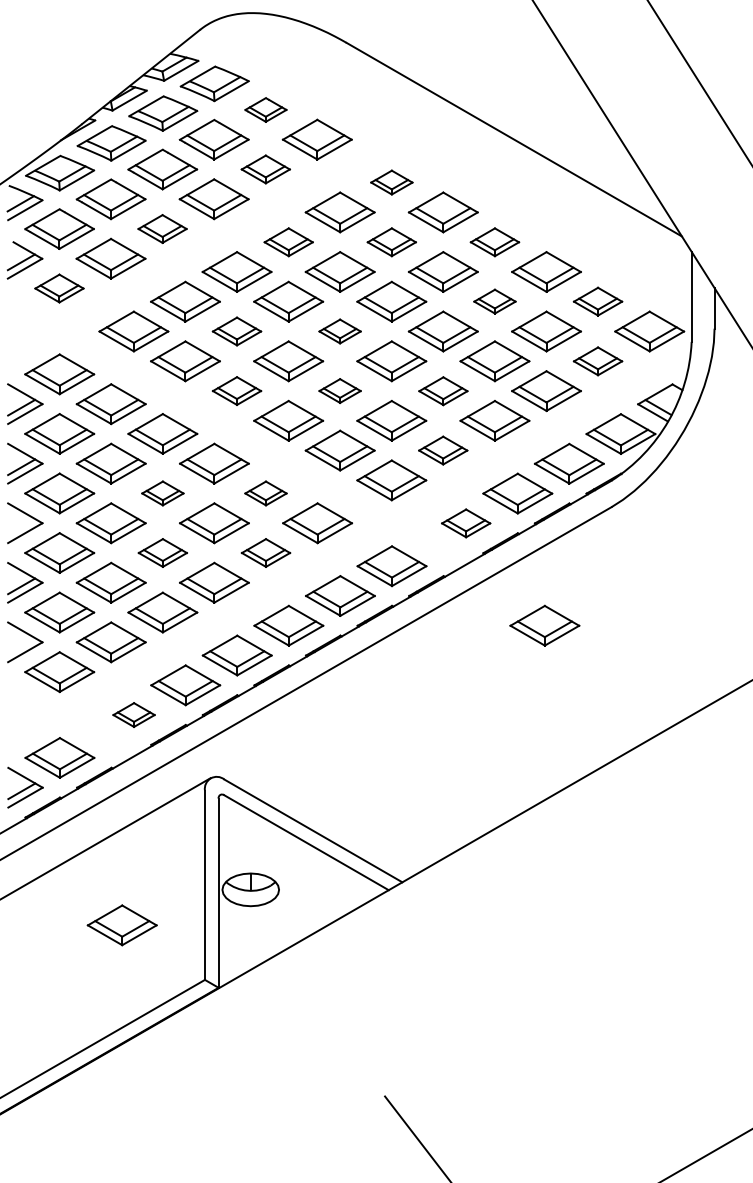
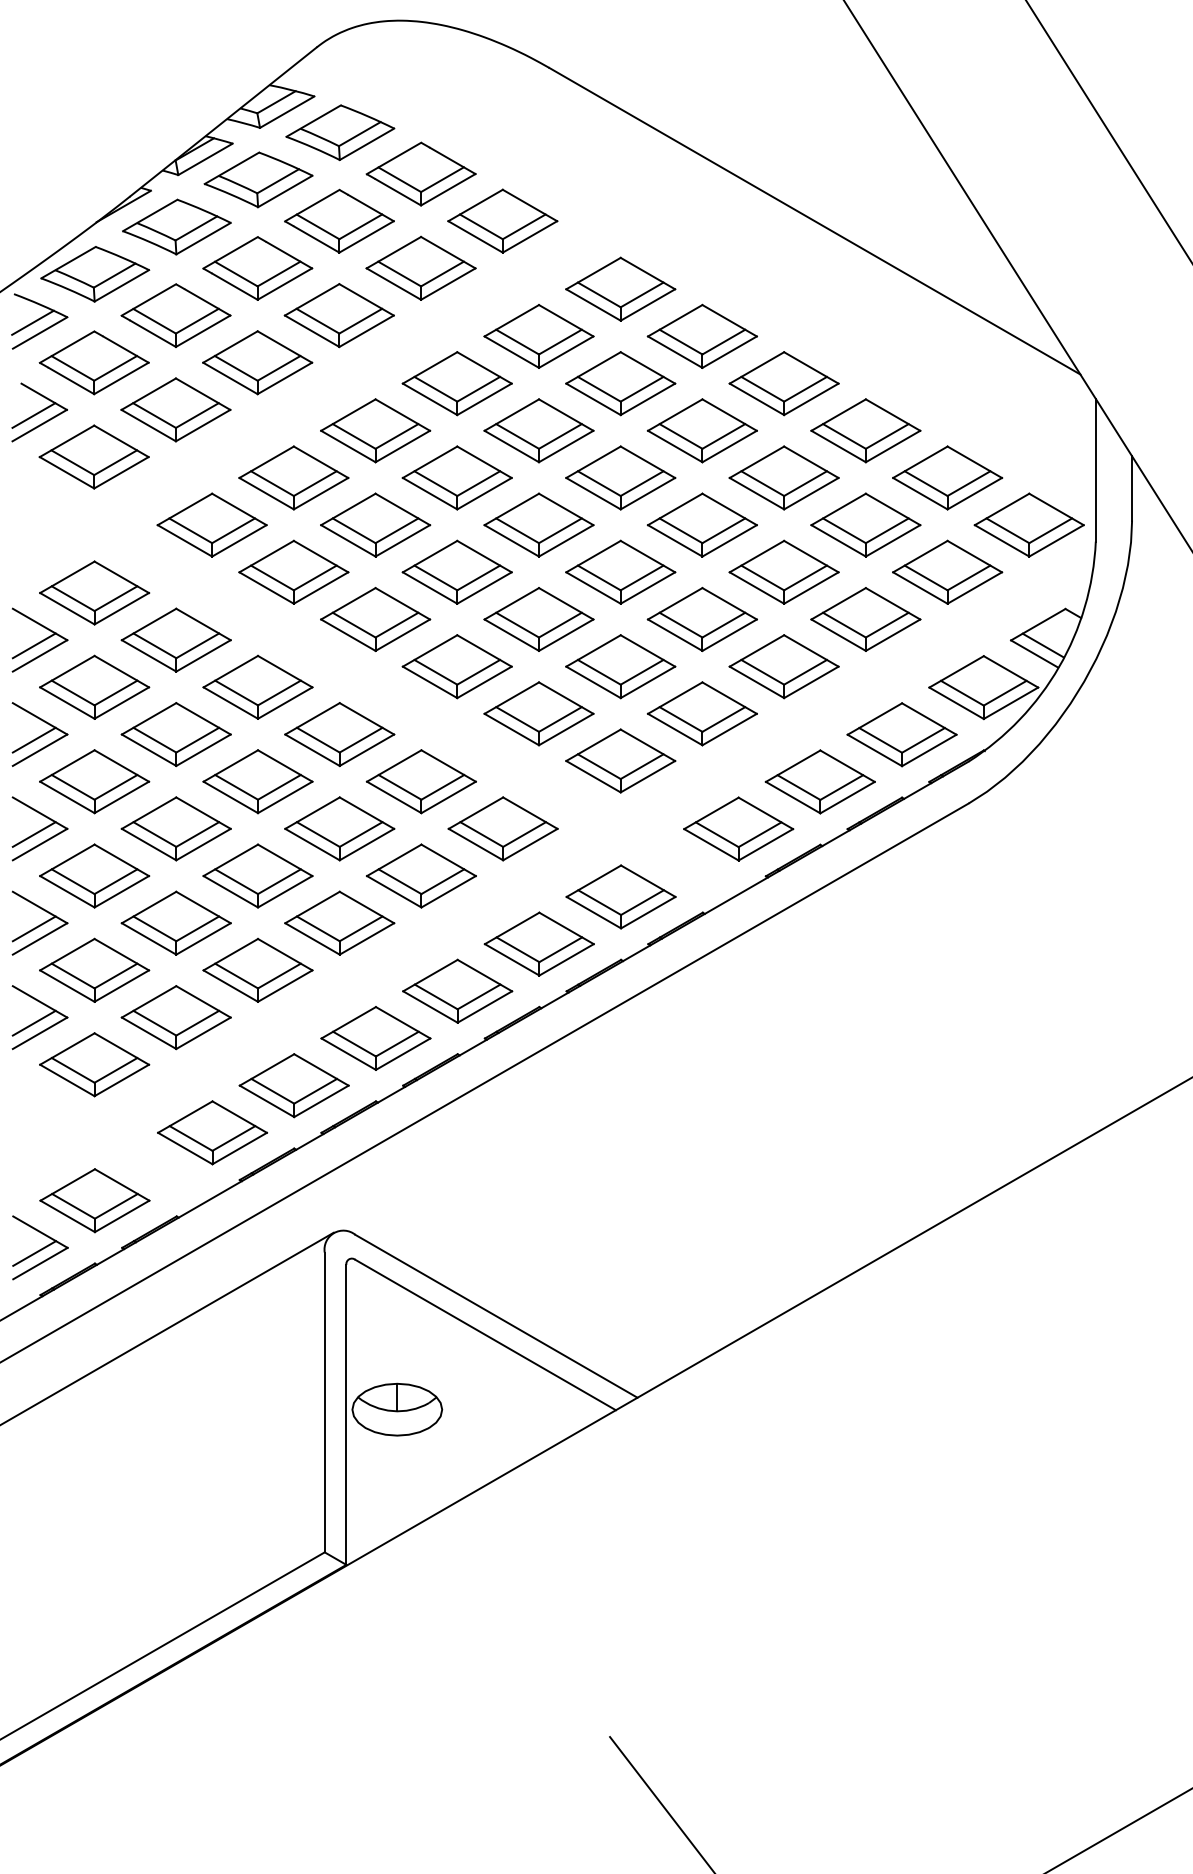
part: (265, 109) -> (420, 173), size x1.67
part: (265, 169) -> (420, 268), size x1.43
part: (391, 182) -> (620, 289), size x1.67
part: (162, 228) -> (257, 361), size x1.43
part: (288, 242) -> (457, 384), size x1.43
part: (391, 242) -> (620, 384), size x1.43
part: (494, 242) -> (783, 384), size x1.43
part: (59, 288) -> (94, 456), size x1.43
part: (494, 301) -> (783, 477), size x1.67
part: (597, 301) -> (946, 477), size x1.43
part: (236, 331) -> (374, 525), size x1.43
part: (339, 331) -> (537, 525), size x1.67
part: (597, 361) -> (946, 572), size x1.43
part: (236, 390) -> (374, 618), size x1.43
part: (339, 390) -> (537, 618), size x1.67
part: (443, 391) -> (702, 620), size x1.43
part: (442, 450) -> (701, 713), size x1.43
part: (162, 493) -> (257, 781), size x1.67
part: (265, 493) -> (420, 781), size x1.67
part: (465, 523) -> (737, 829), size x1.43
line: (21, 526) -> (34, 834), added
part: (162, 552) -> (257, 875), size x1.43
part: (265, 552) -> (420, 875), size x1.43
part: (544, 625) -> (862, 990), removed
line: (21, 645) -> (34, 1022), added
part: (133, 714) -> (211, 1131), size x1.67
part: (121, 925) -> (192, 1466), removed

